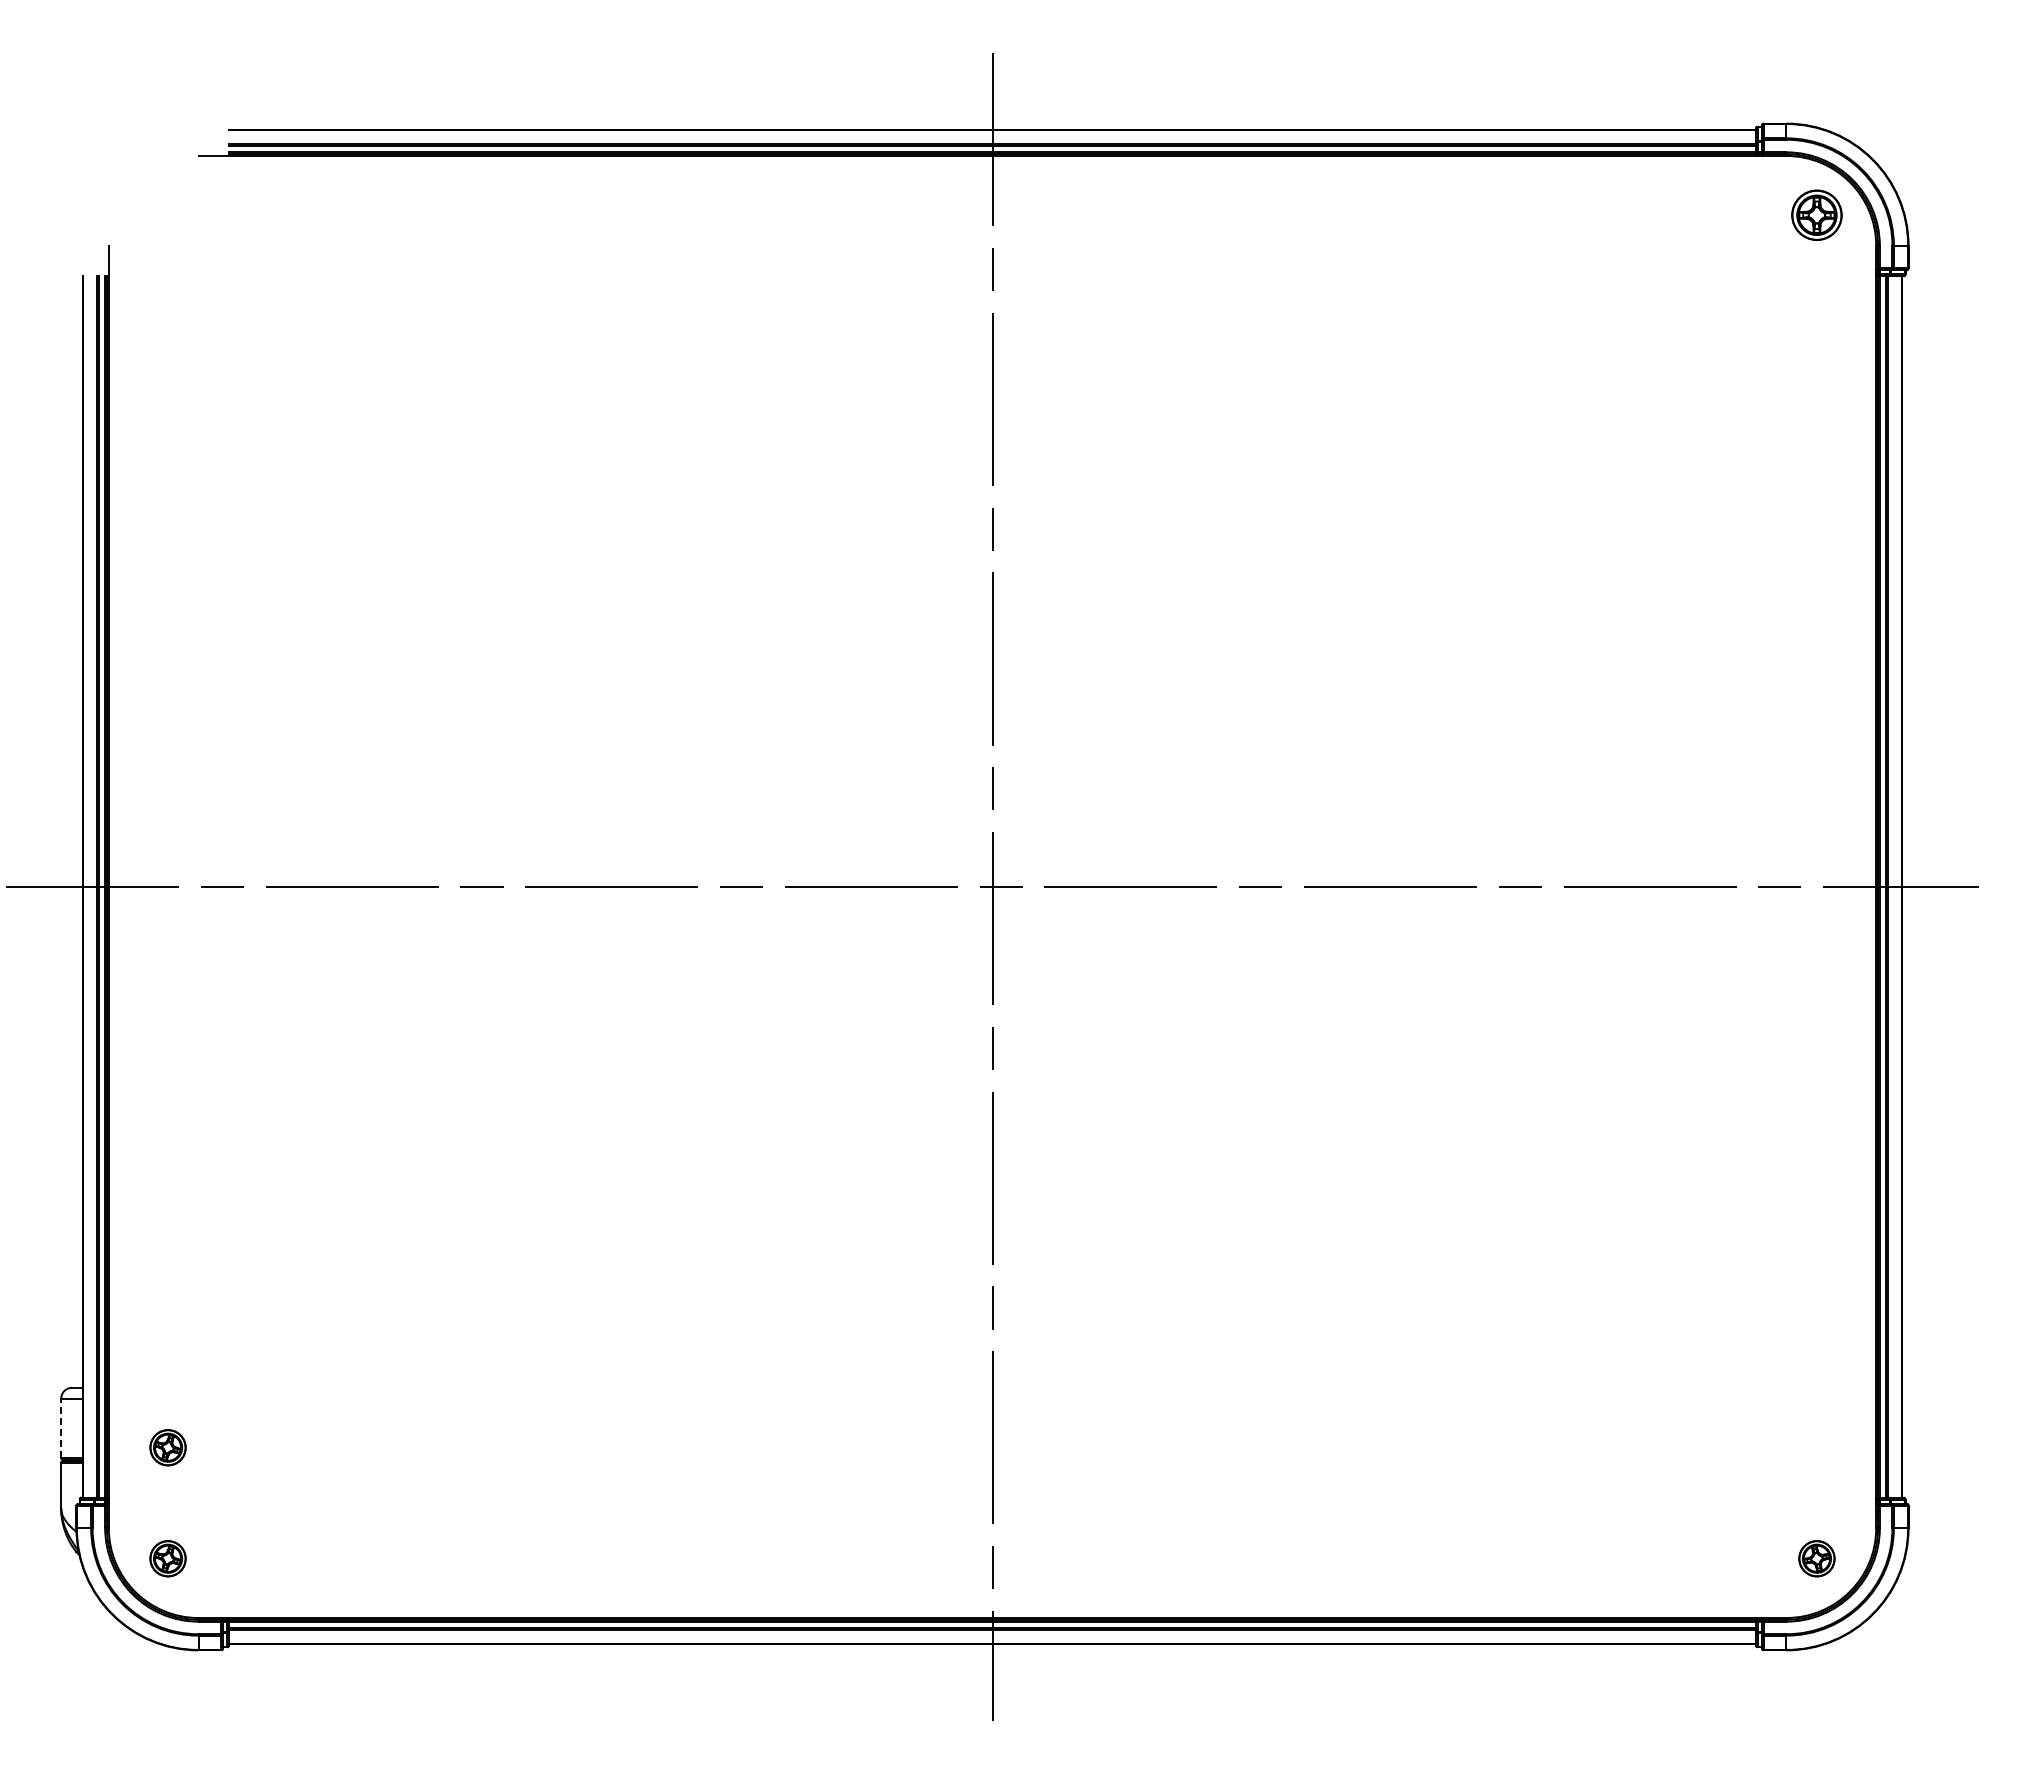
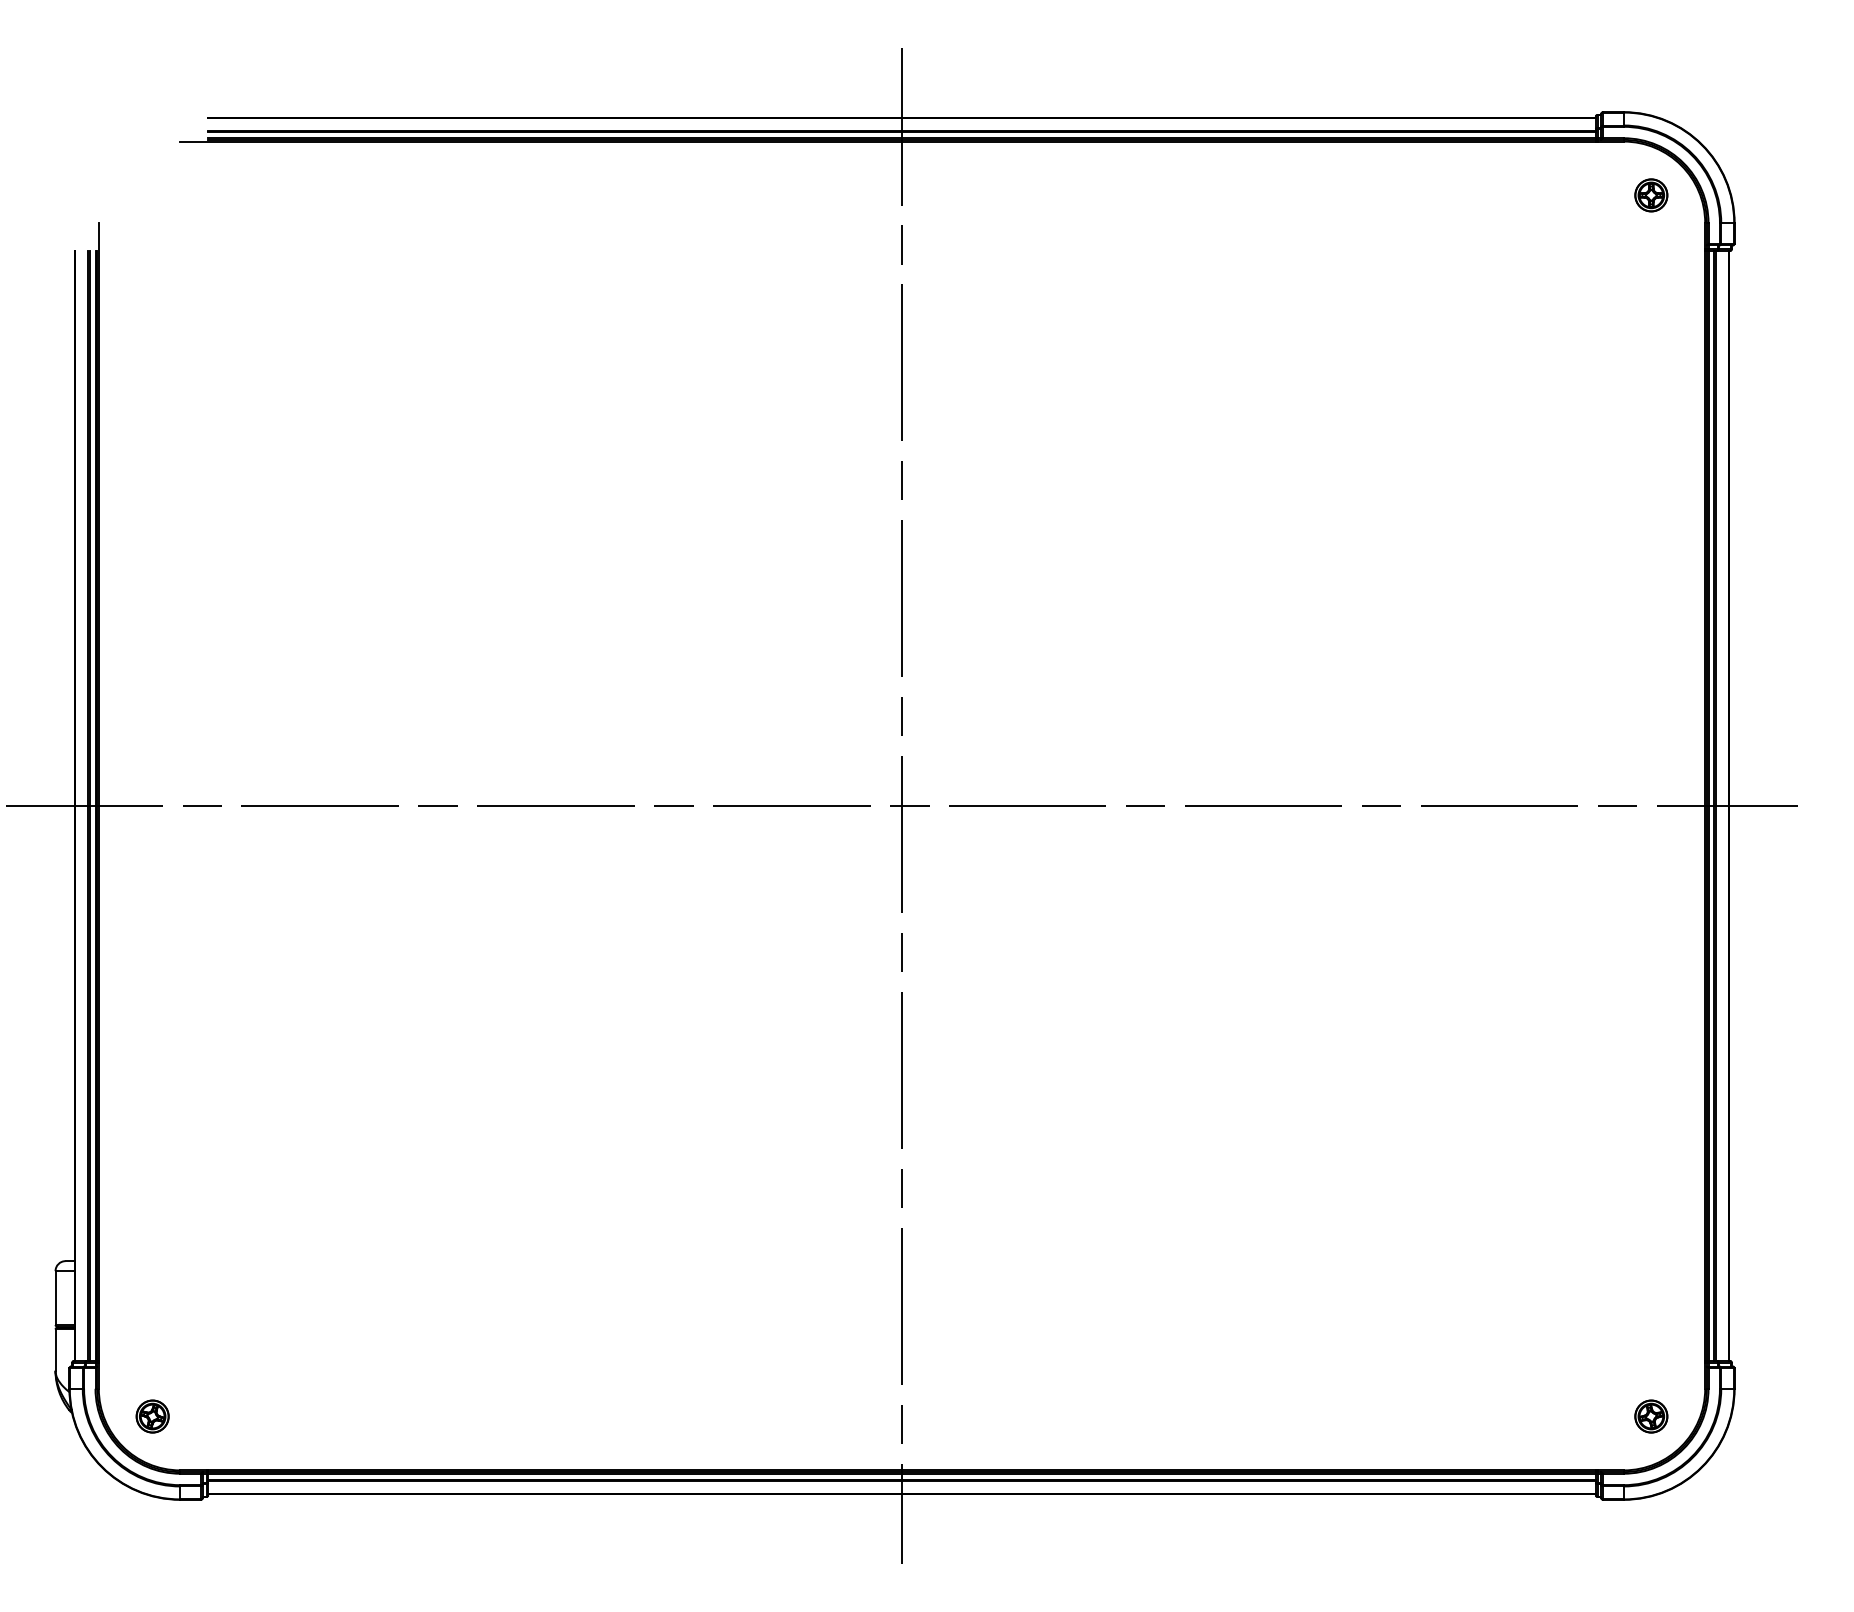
part: (1816, 214) -> (1650, 194), size x0.71
line: (61, 1428) -> (55, 1298), dashed -> solid
part: (167, 1447) -> (152, 1315), removed

